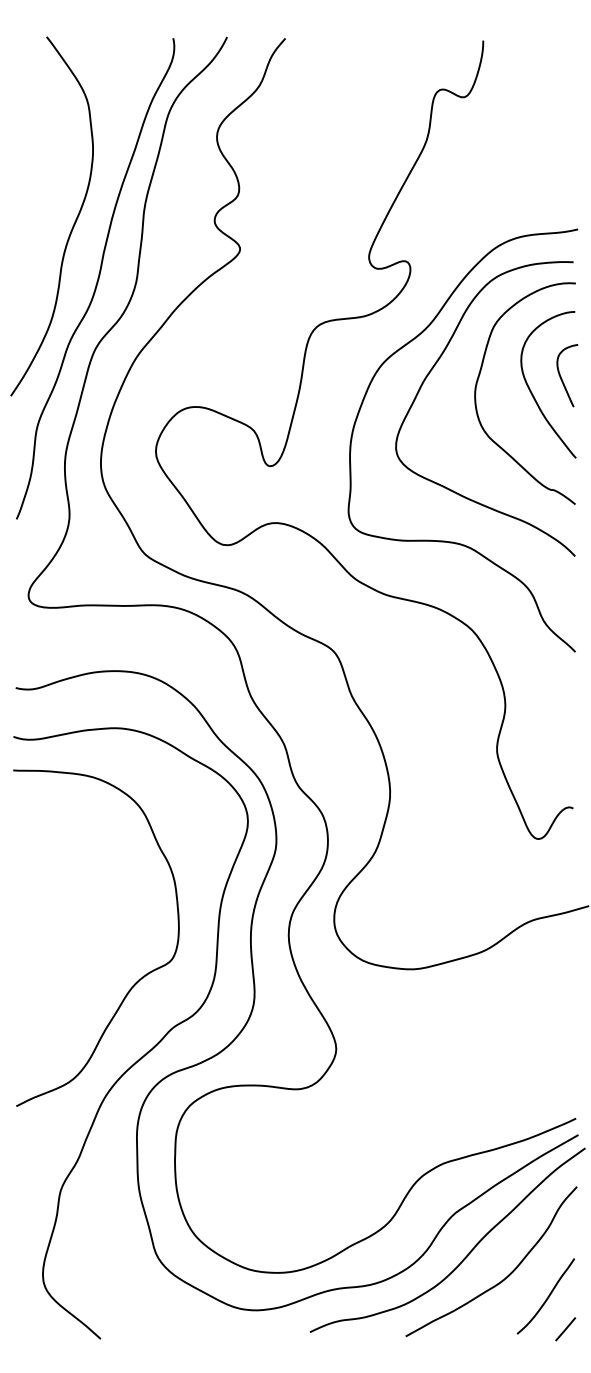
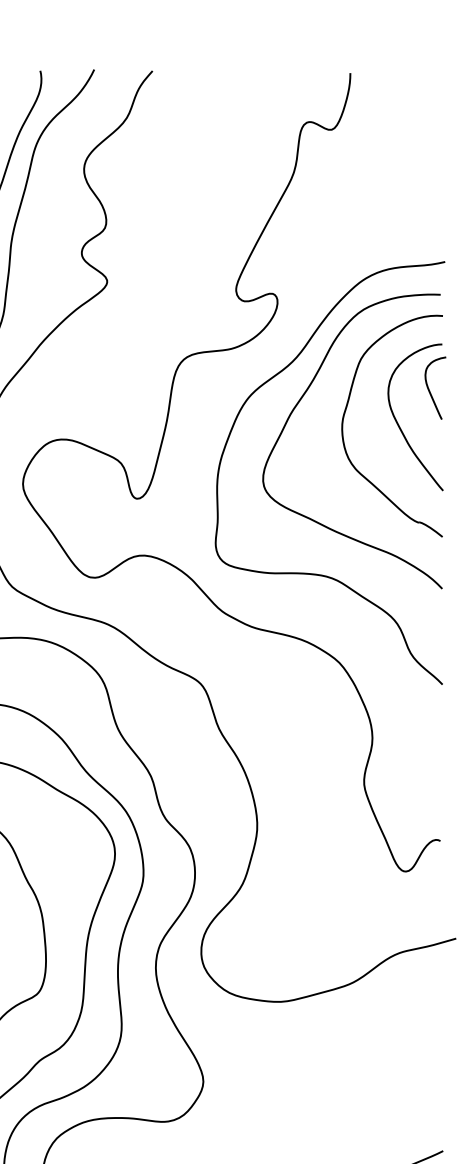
curve: (562, 378) -> (430, 391), moved

